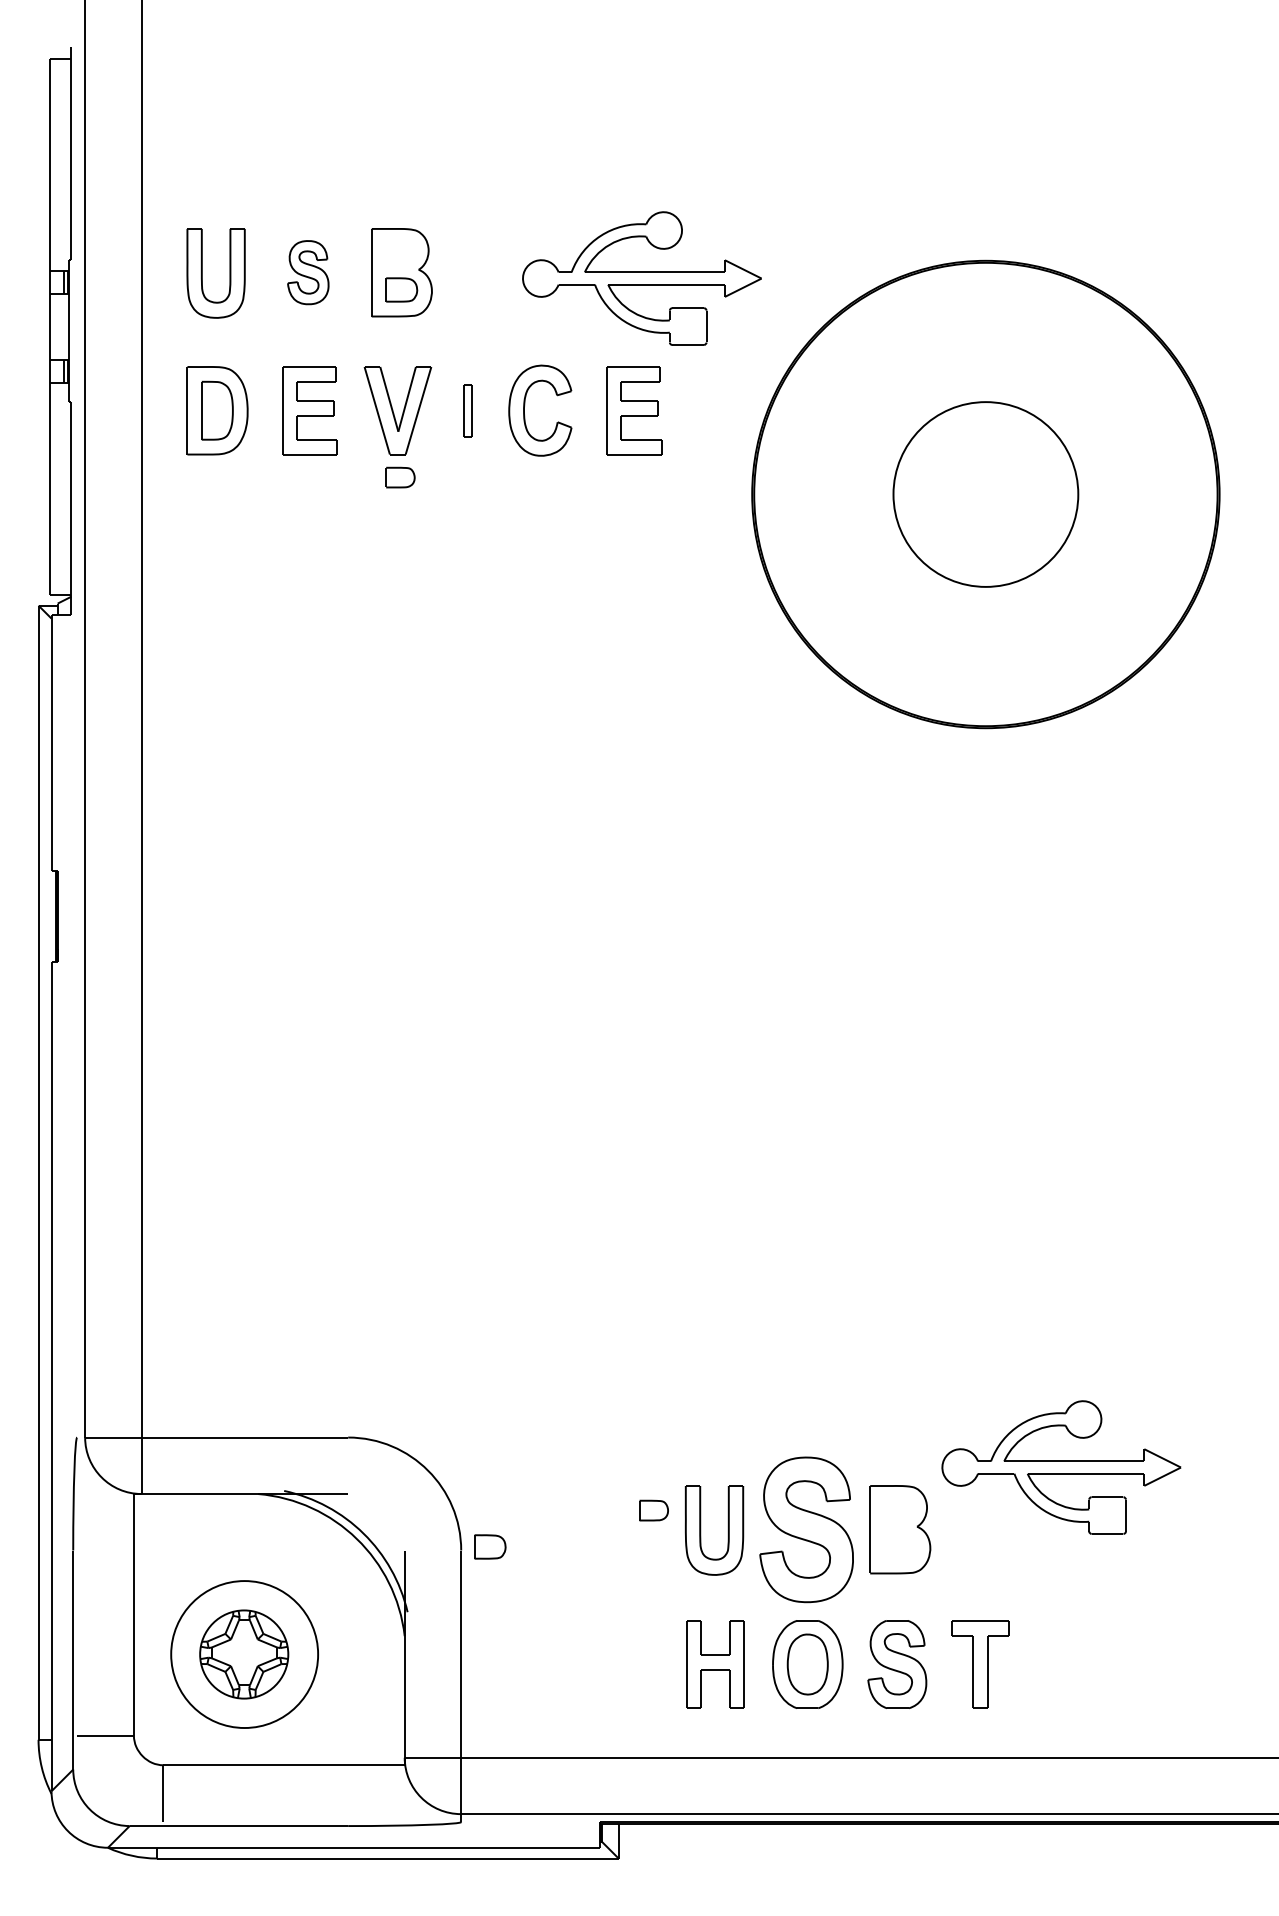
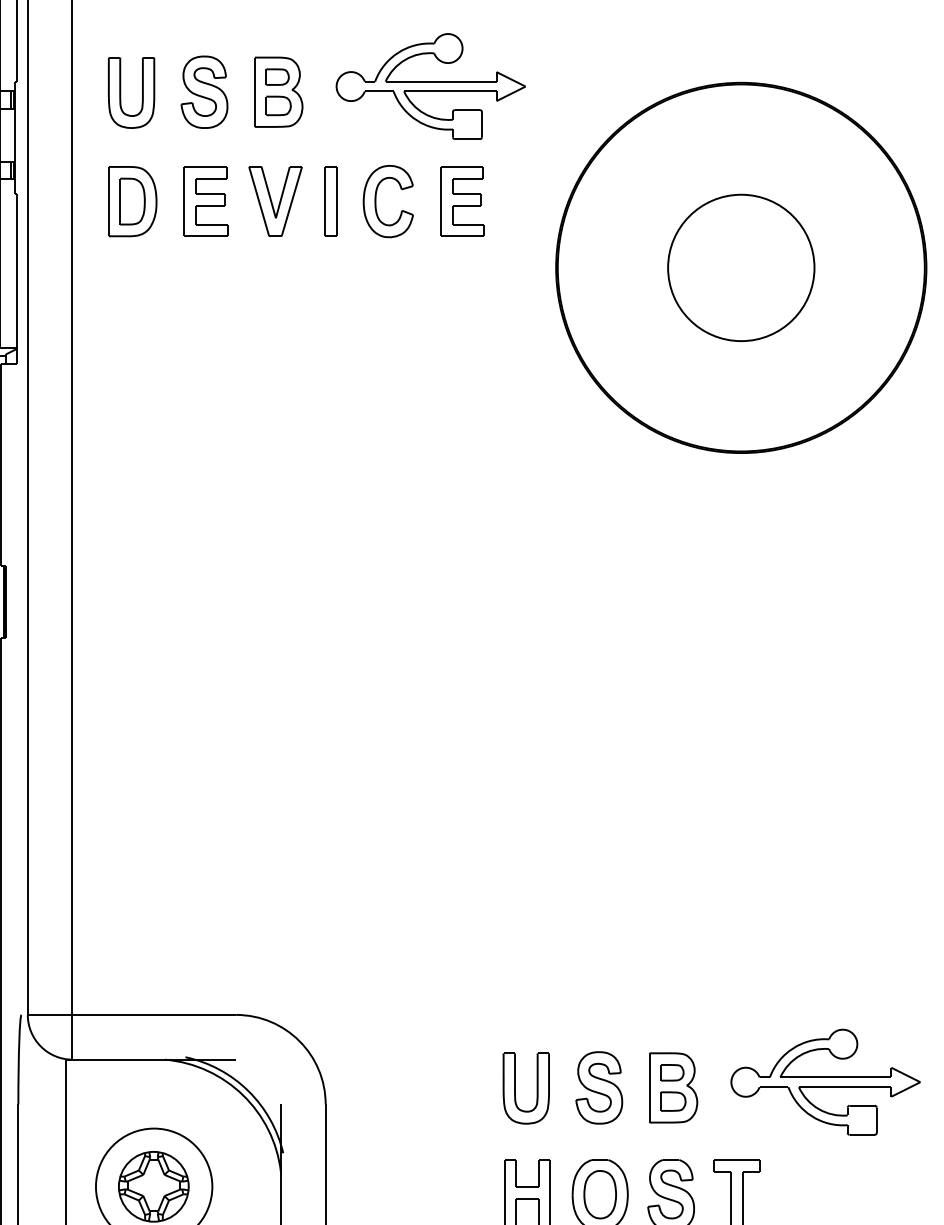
part: (308, 272) -> (204, 92), size x1.43
part: (641, 278) -> (430, 86), moved
part: (467, 410) -> (330, 201), size x1.67
part: (400, 477) -> (277, 77), moved
part: (1061, 1467) -> (825, 1082), moved
part: (653, 1510) -> (672, 1072), moved
part: (806, 1529) -> (599, 1087), size x0.62
part: (490, 1546) -> (673, 1101), moved

